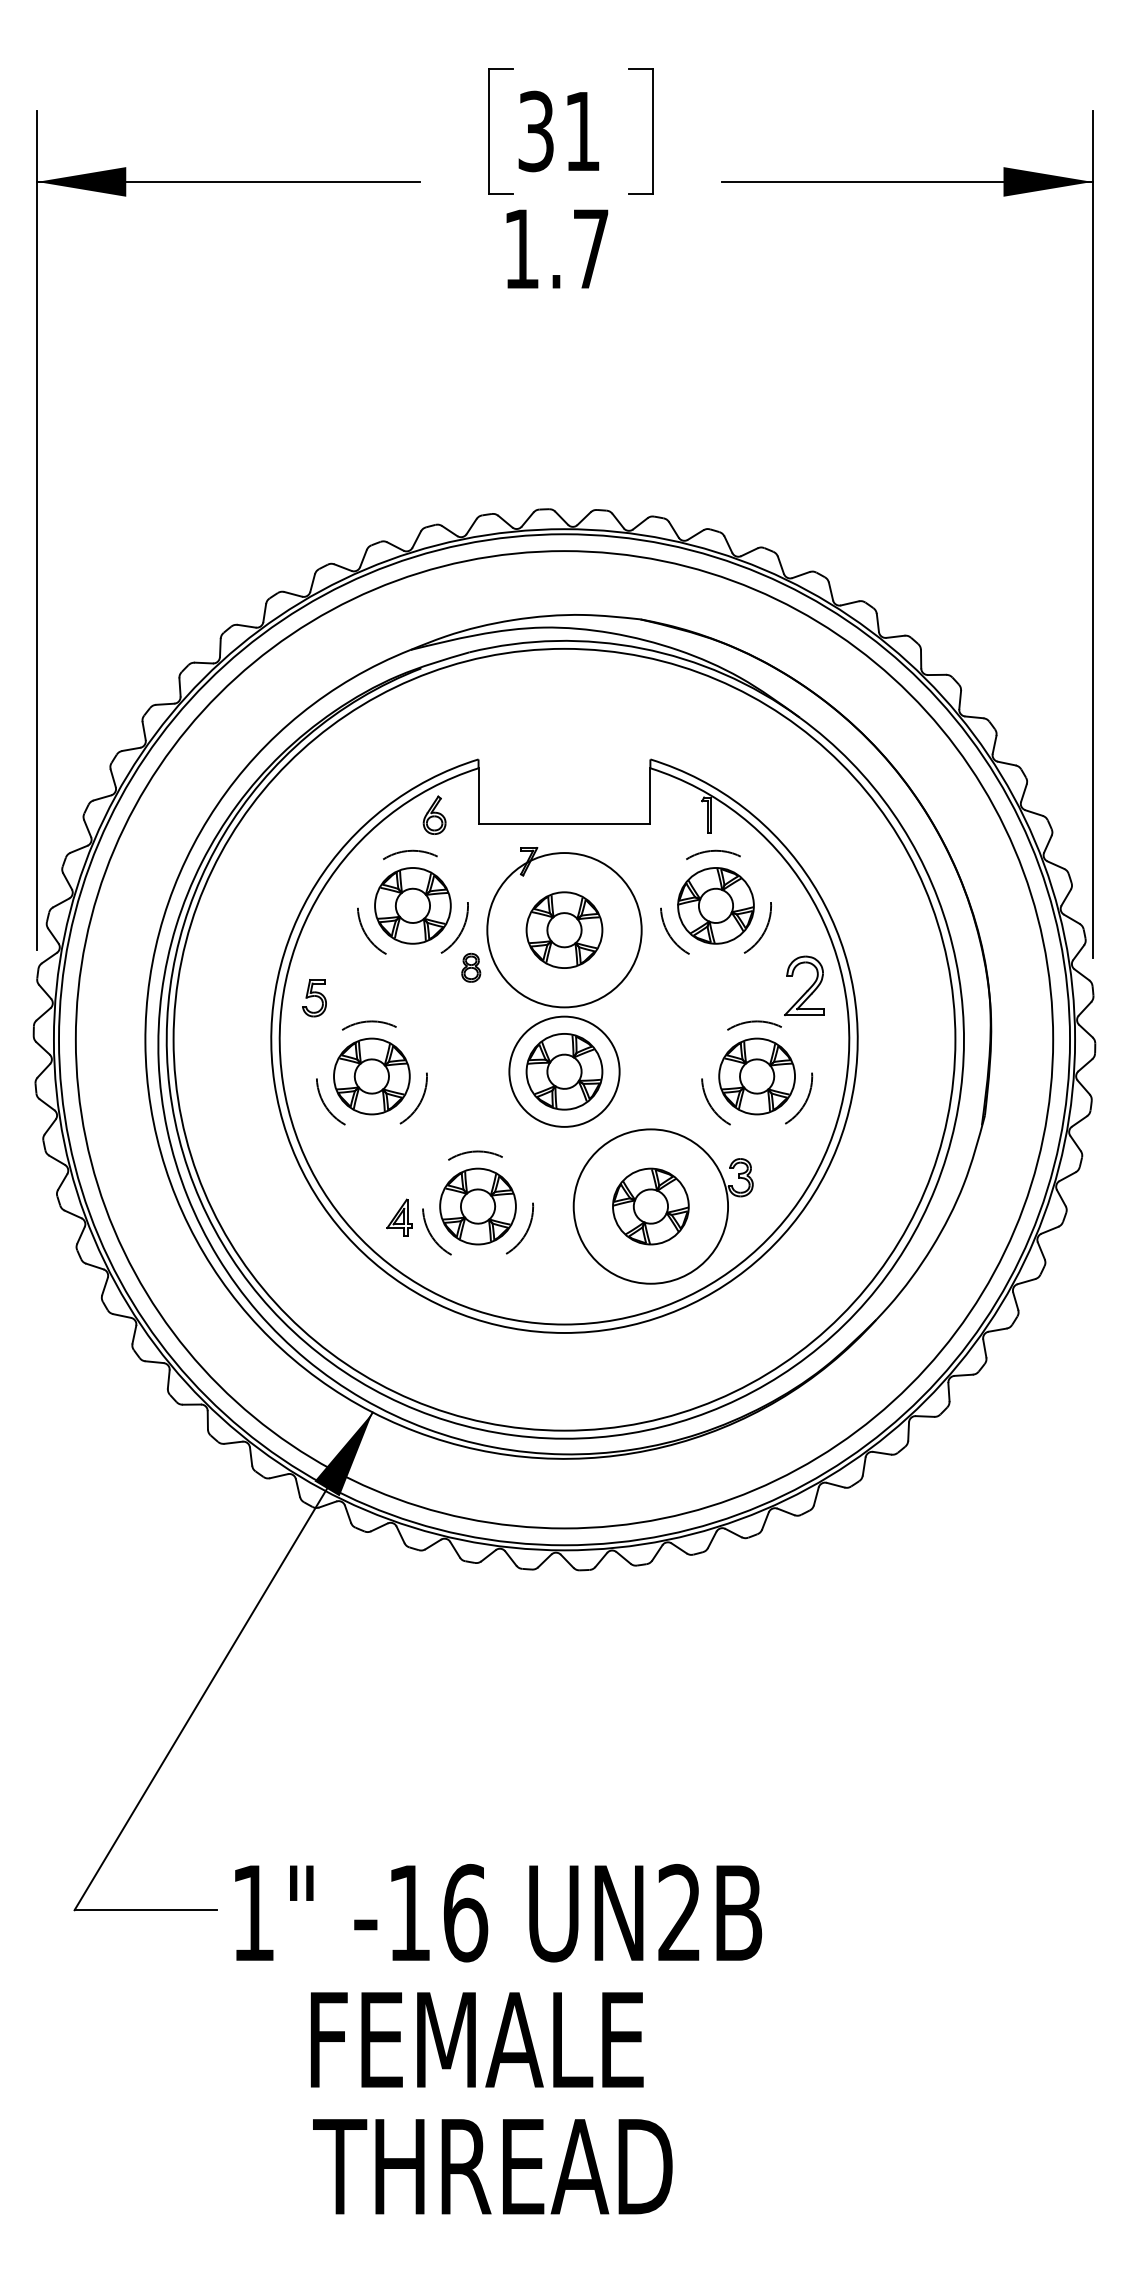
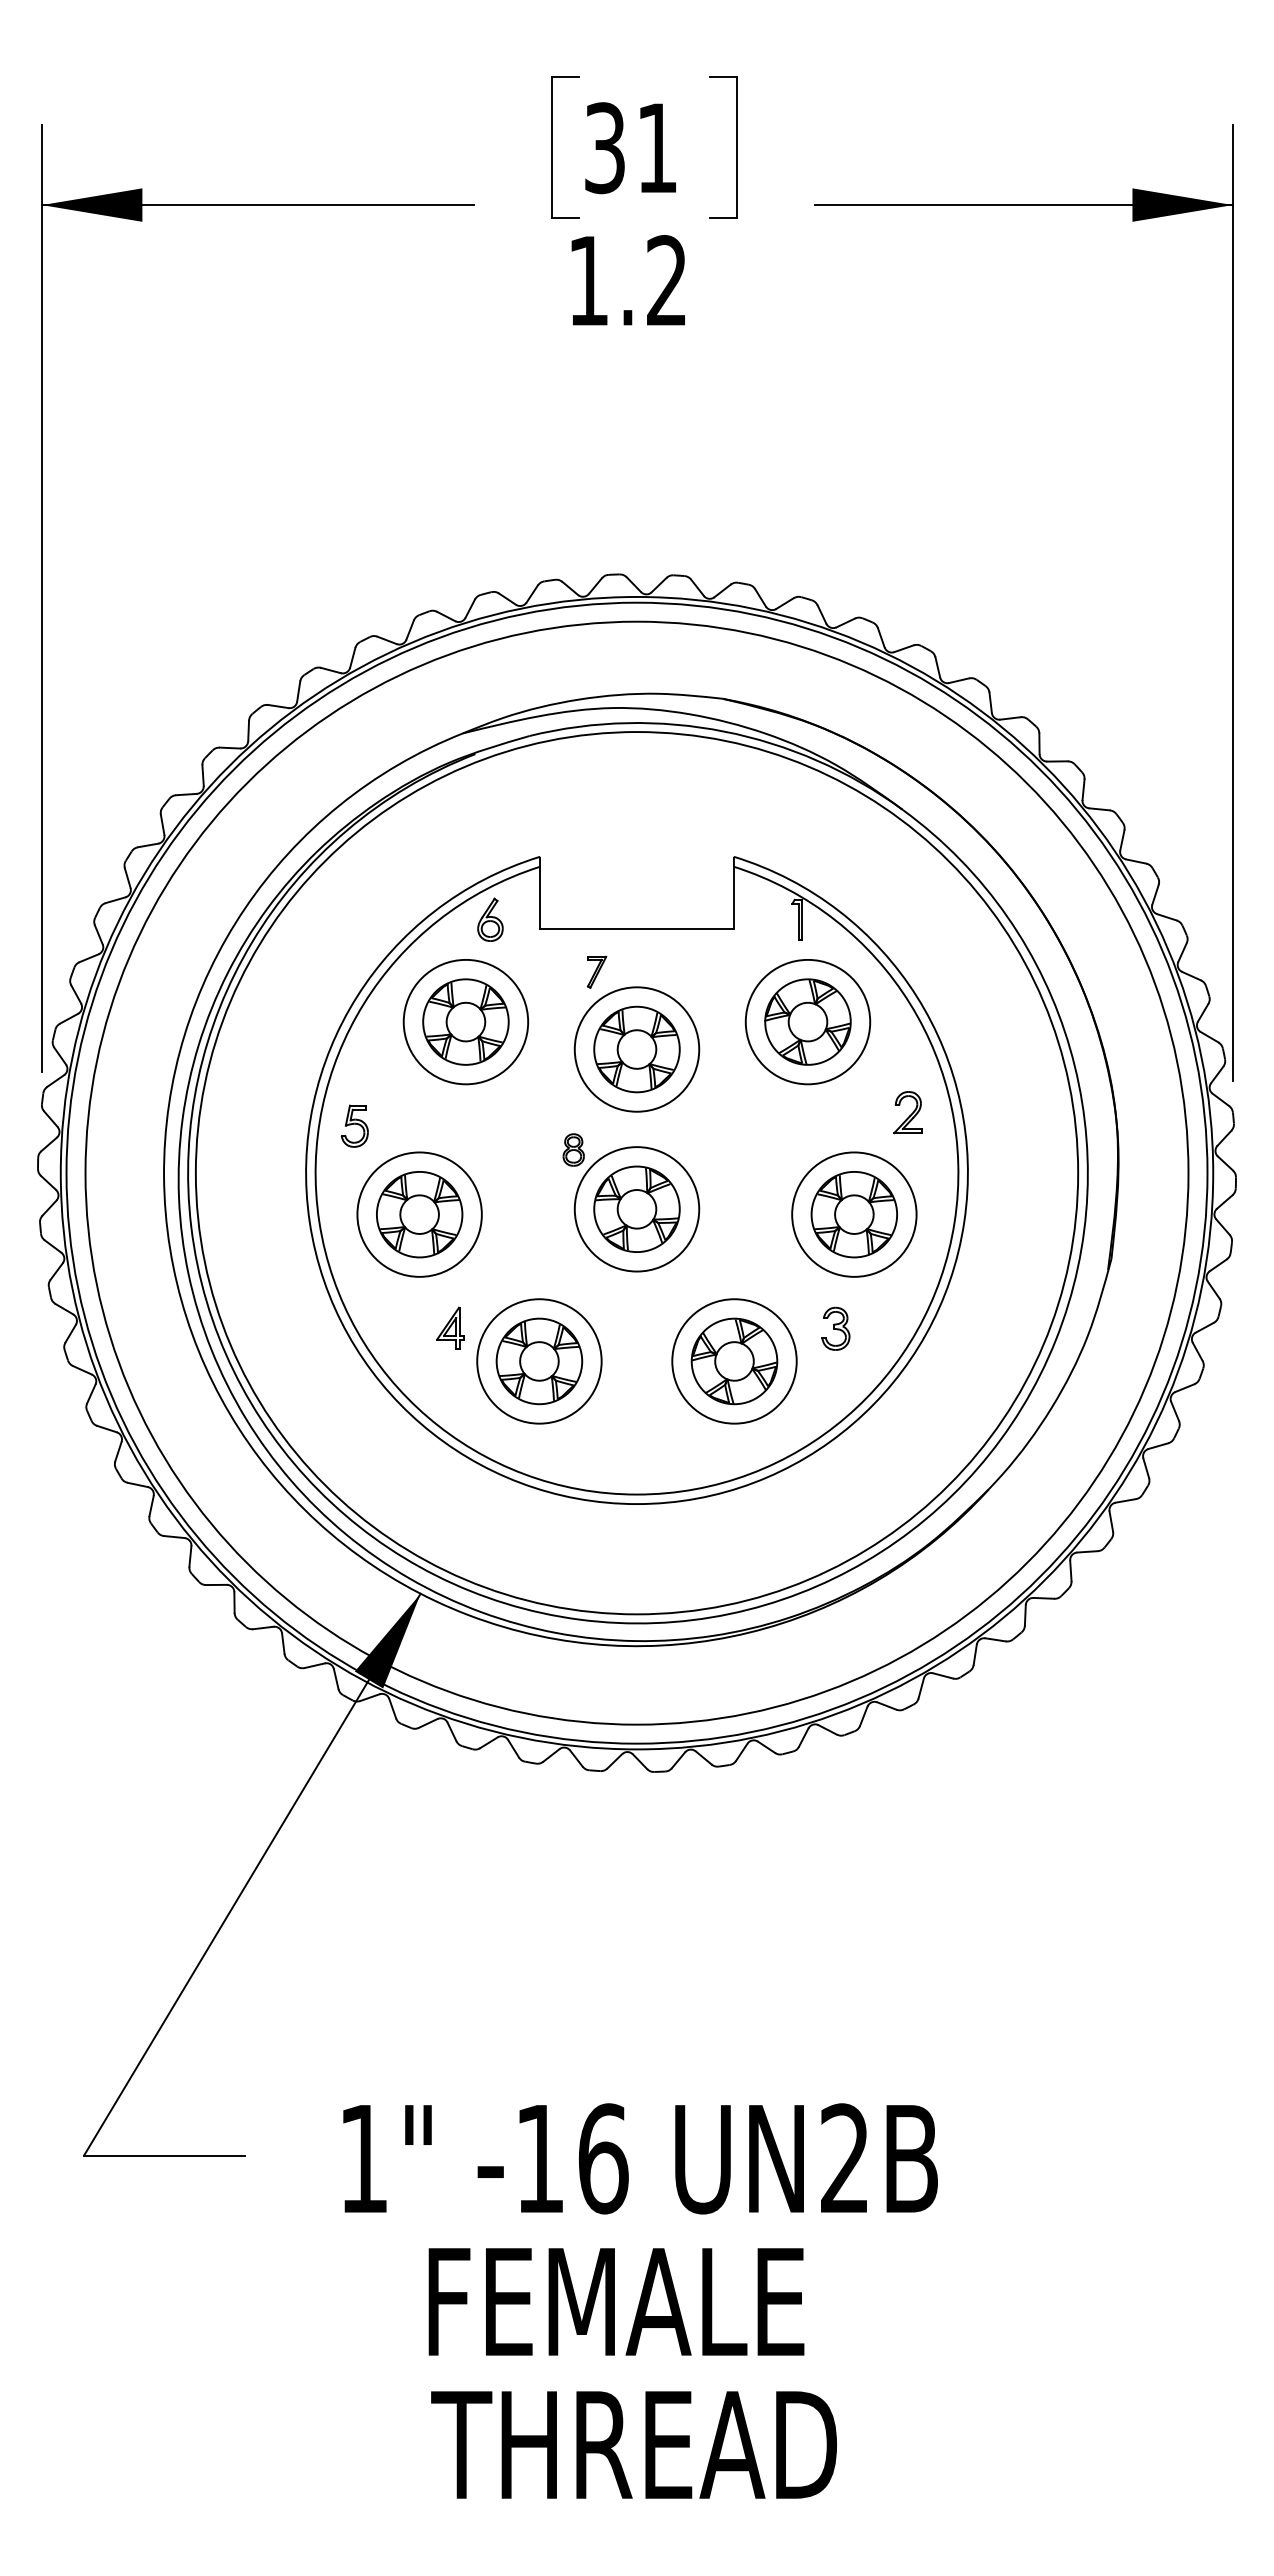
text: (590, 248) -> (666, 280), 1.7 -> 1.2
circle: (412, 905) -> (465, 1021), dashed -> solid
circle: (715, 905) -> (807, 1021), dashed -> solid
circle: (564, 930) -> (636, 1049), size x0.71
part: (471, 967) -> (573, 1149), moved
part: (804, 985) -> (907, 1112), size x0.62
circle: (371, 1076) -> (419, 1214), dashed -> solid
circle: (757, 1076) -> (854, 1214), dashed -> solid
circle: (478, 1206) -> (539, 1361), dashed -> solid
circle: (650, 1206) -> (734, 1361), size x0.71
part: (399, 1217) -> (450, 1327), moved
text: (498, 2038) -> (640, 2300), moved

